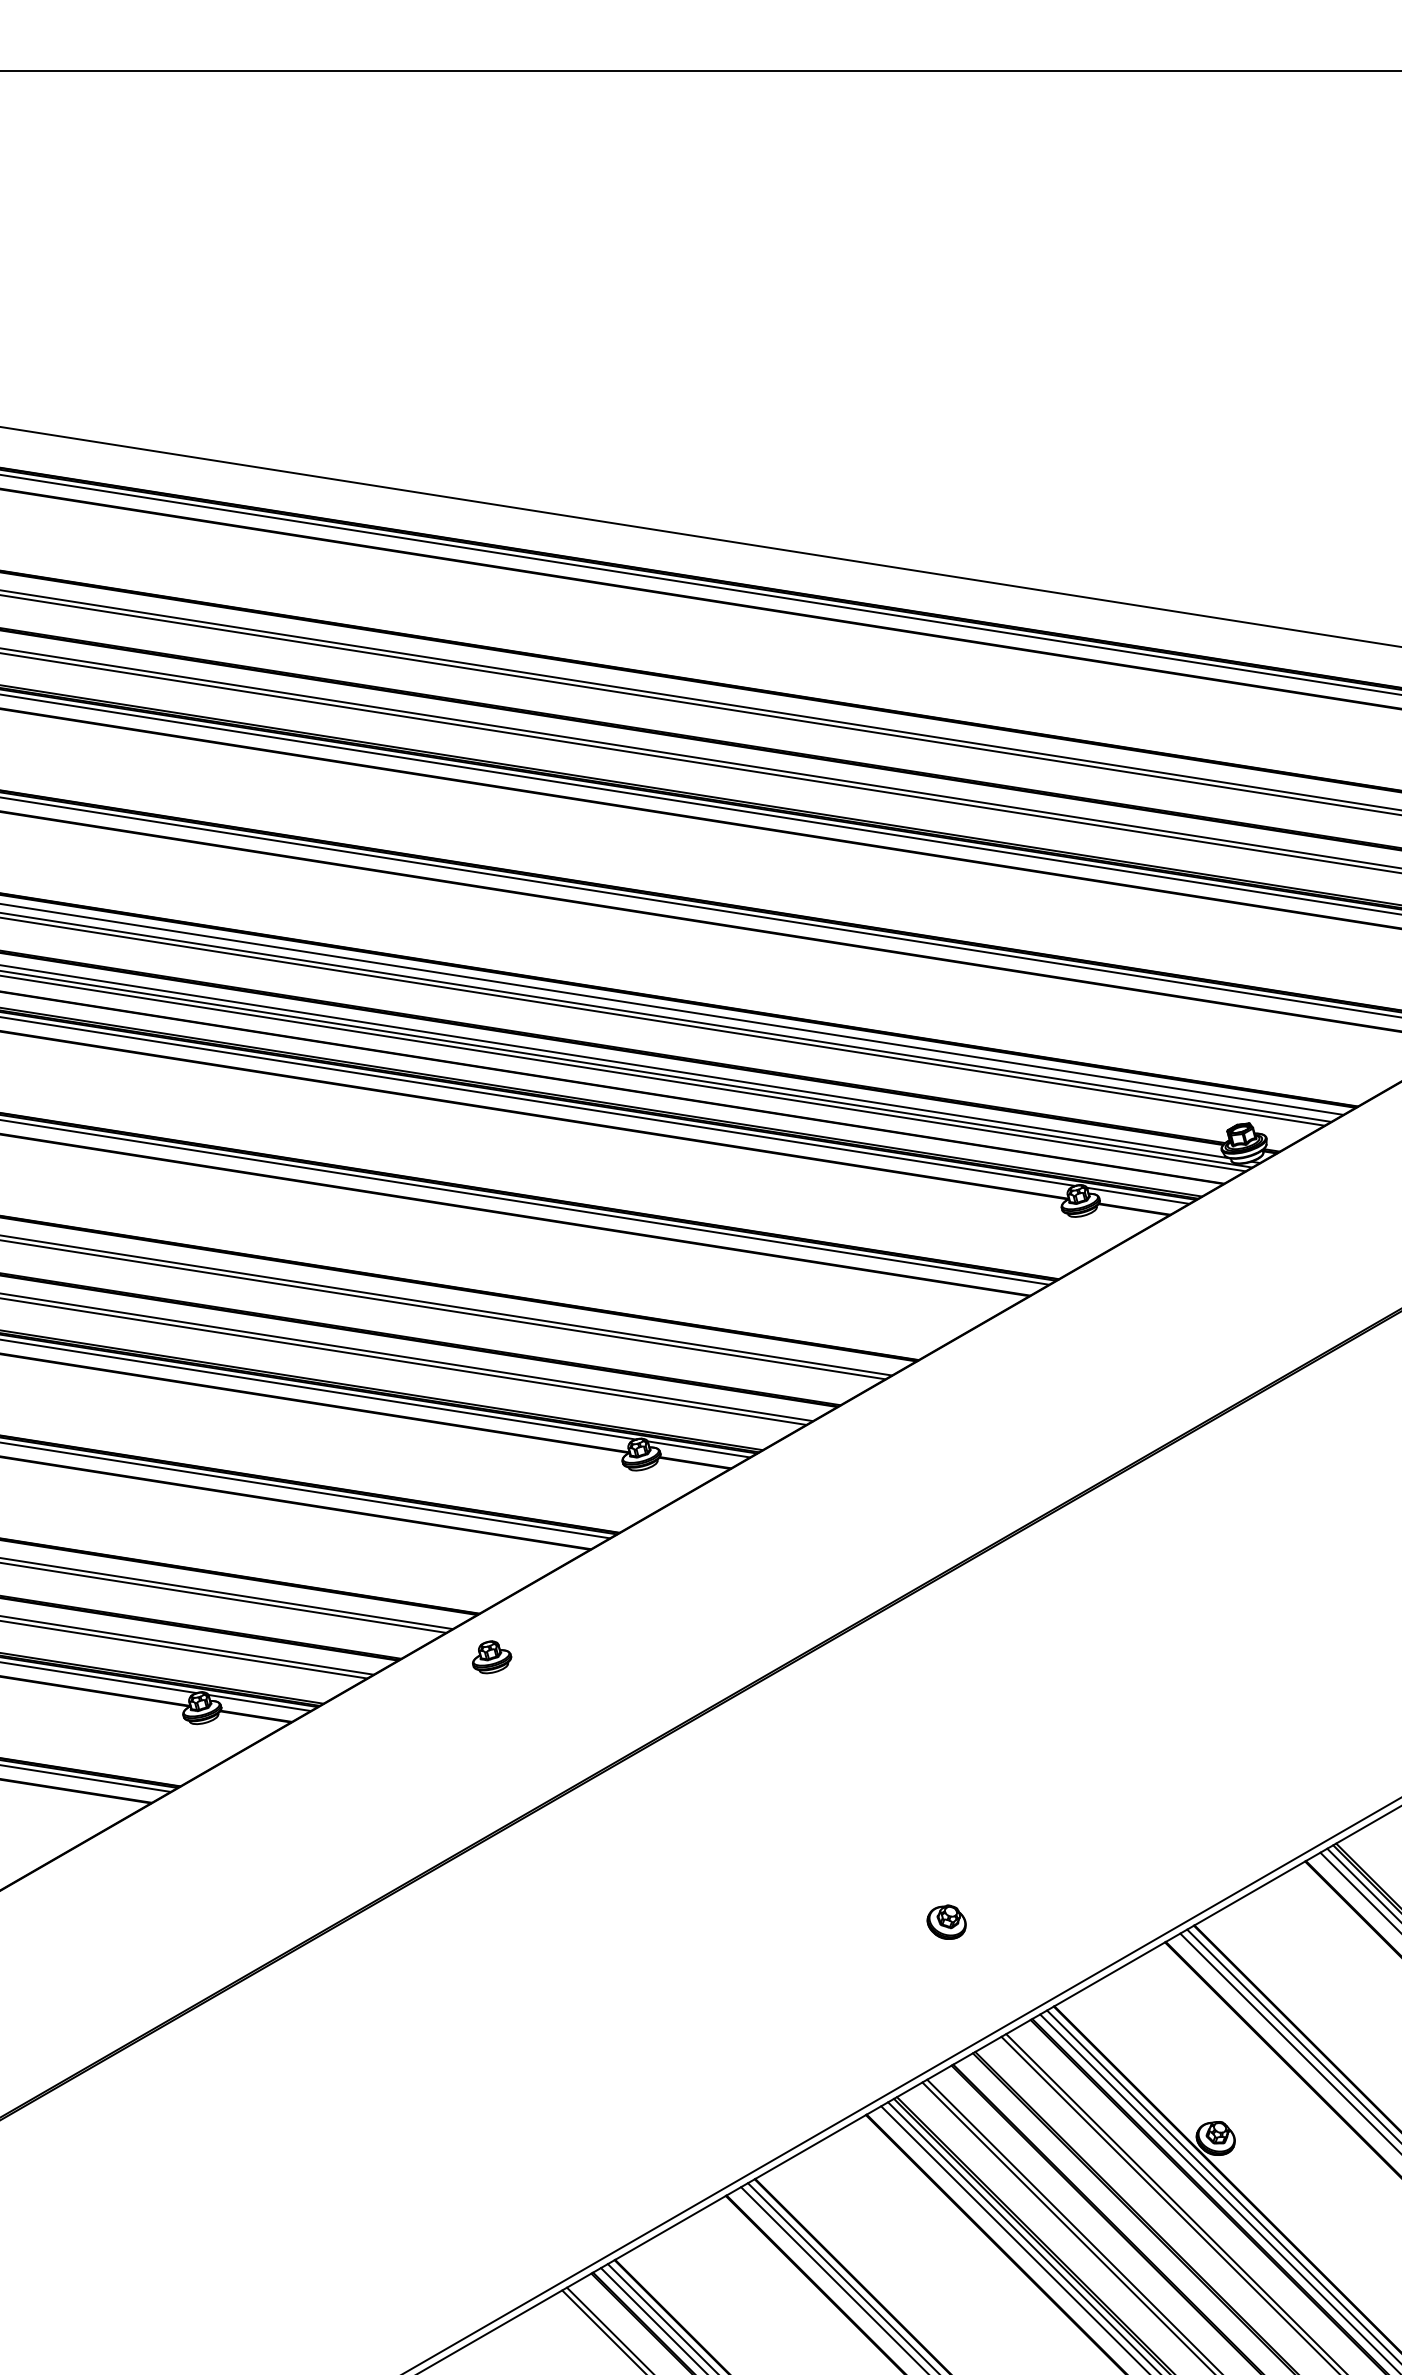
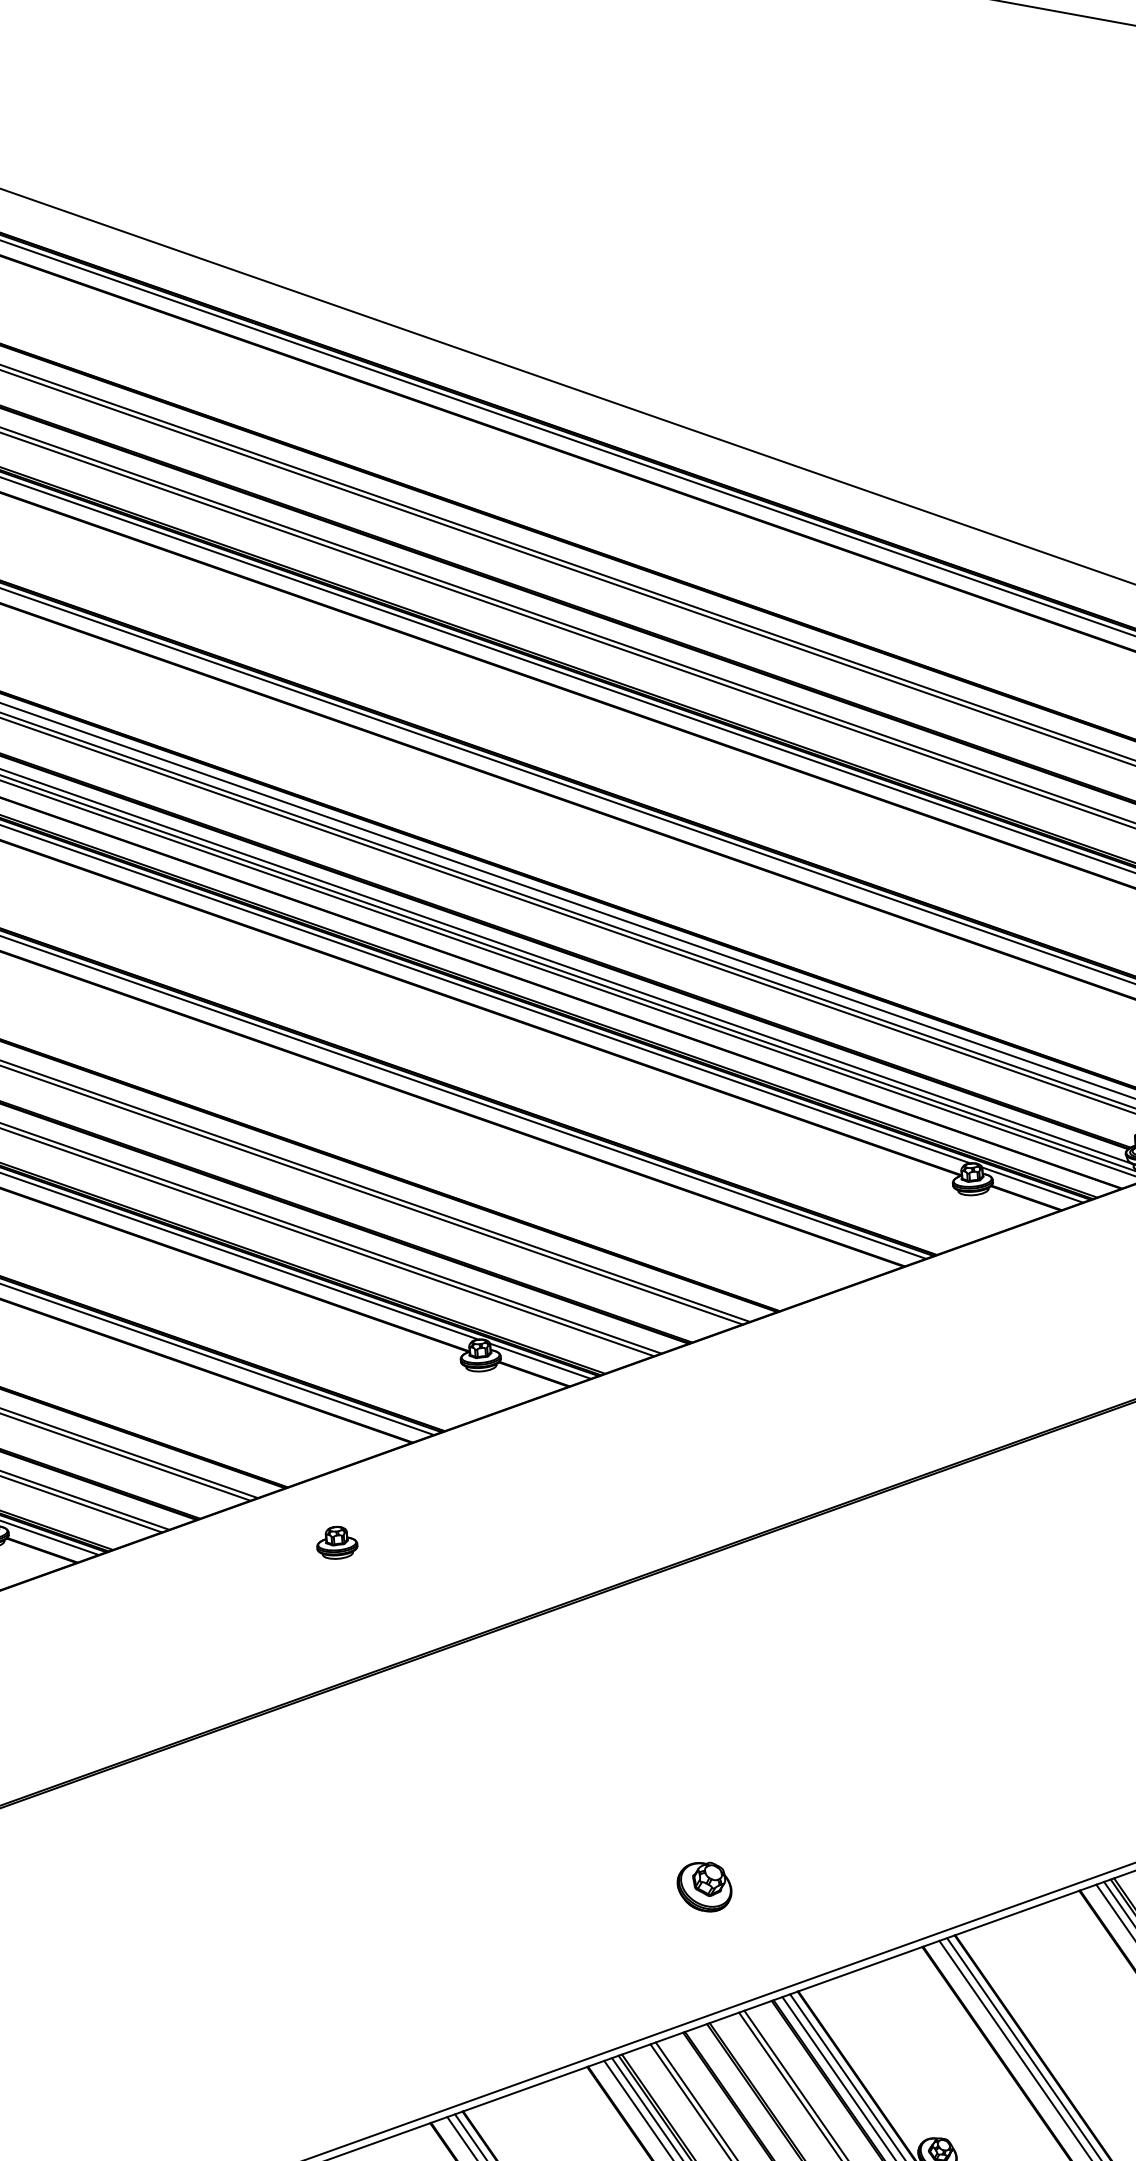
part: (492, 1657) -> (338, 1543), moved
part: (946, 1921) -> (704, 1885), size x1.4

